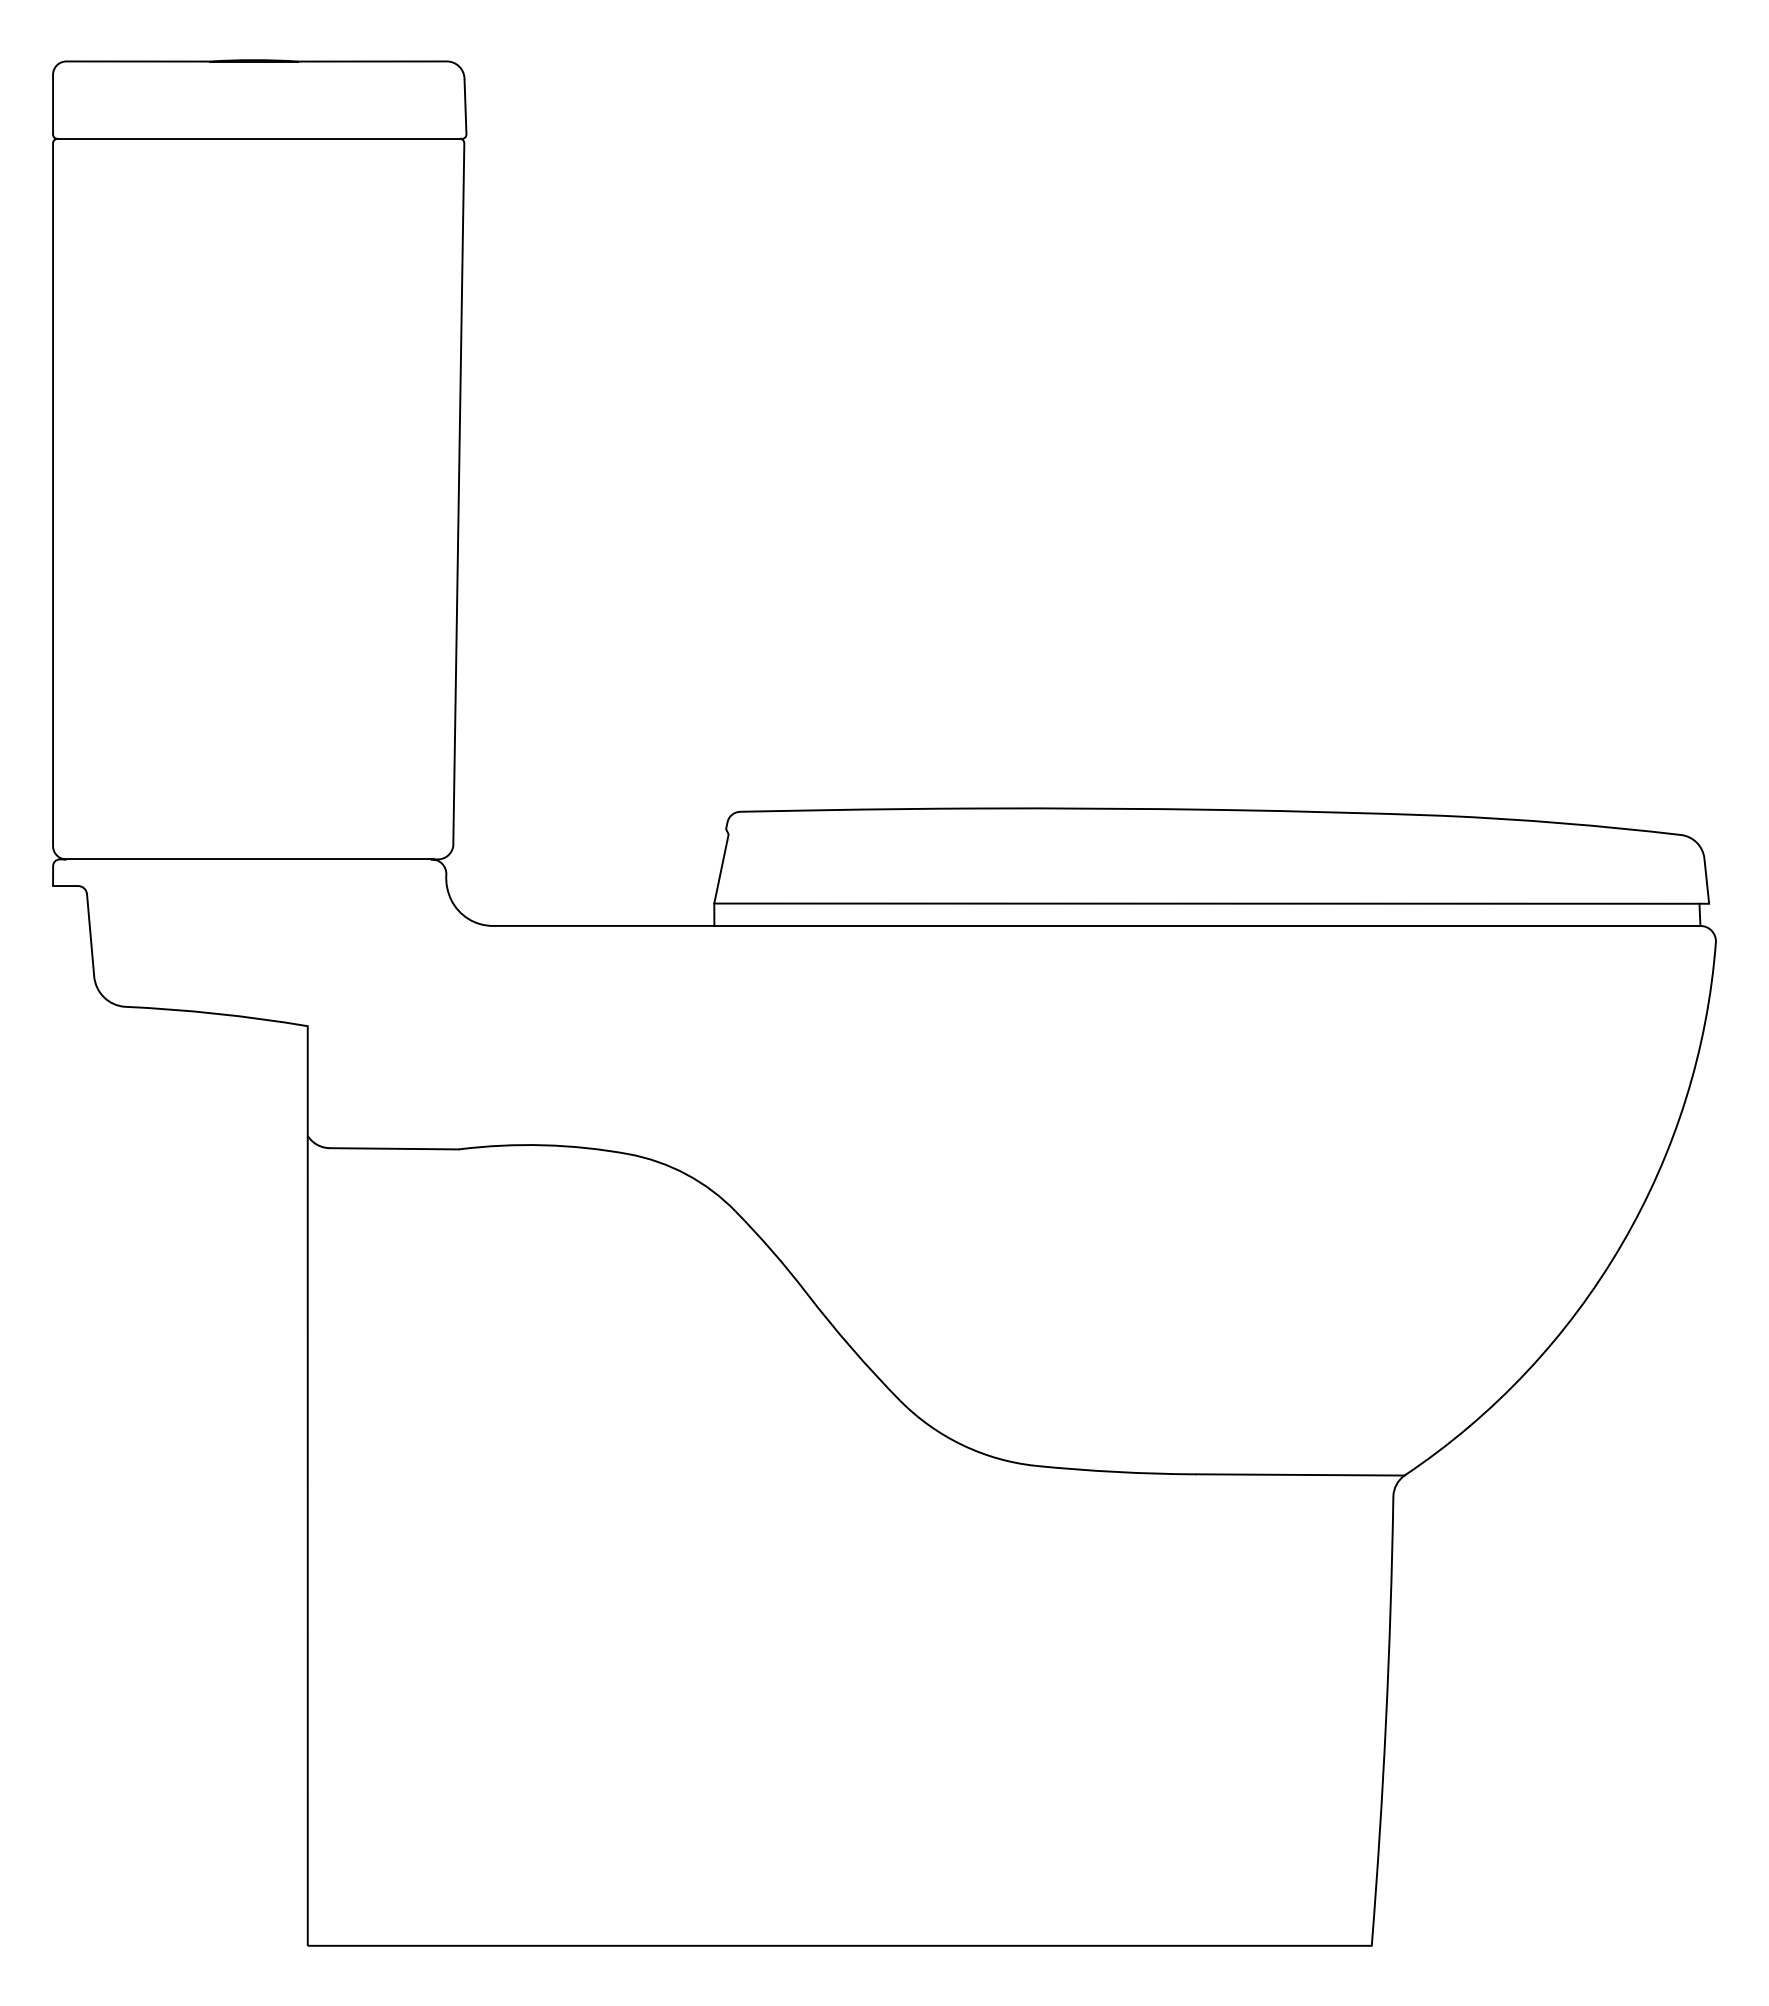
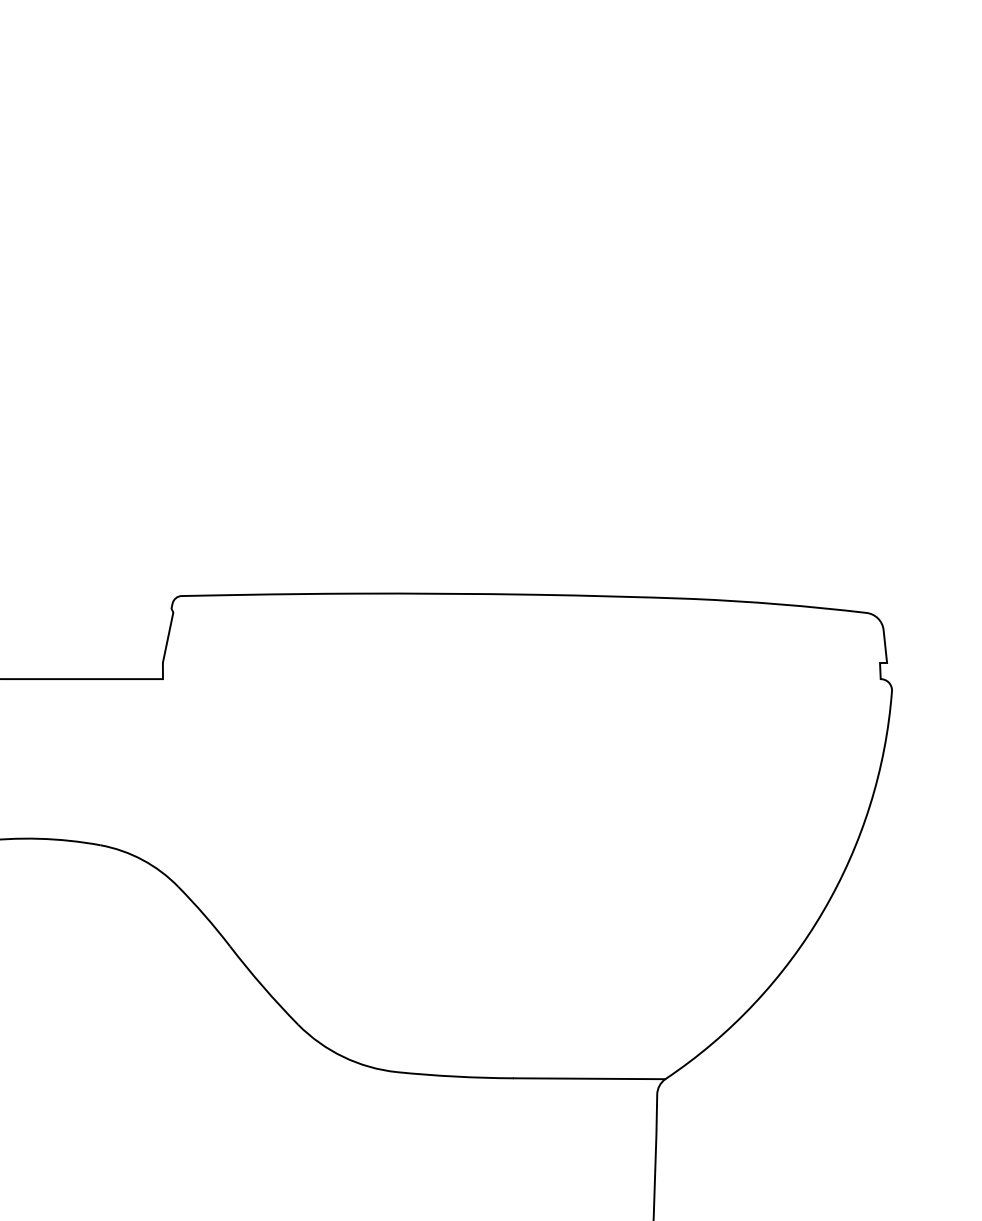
line: (1206, 903) -> (521, 662), removed
line: (1207, 925) -> (521, 678), removed

